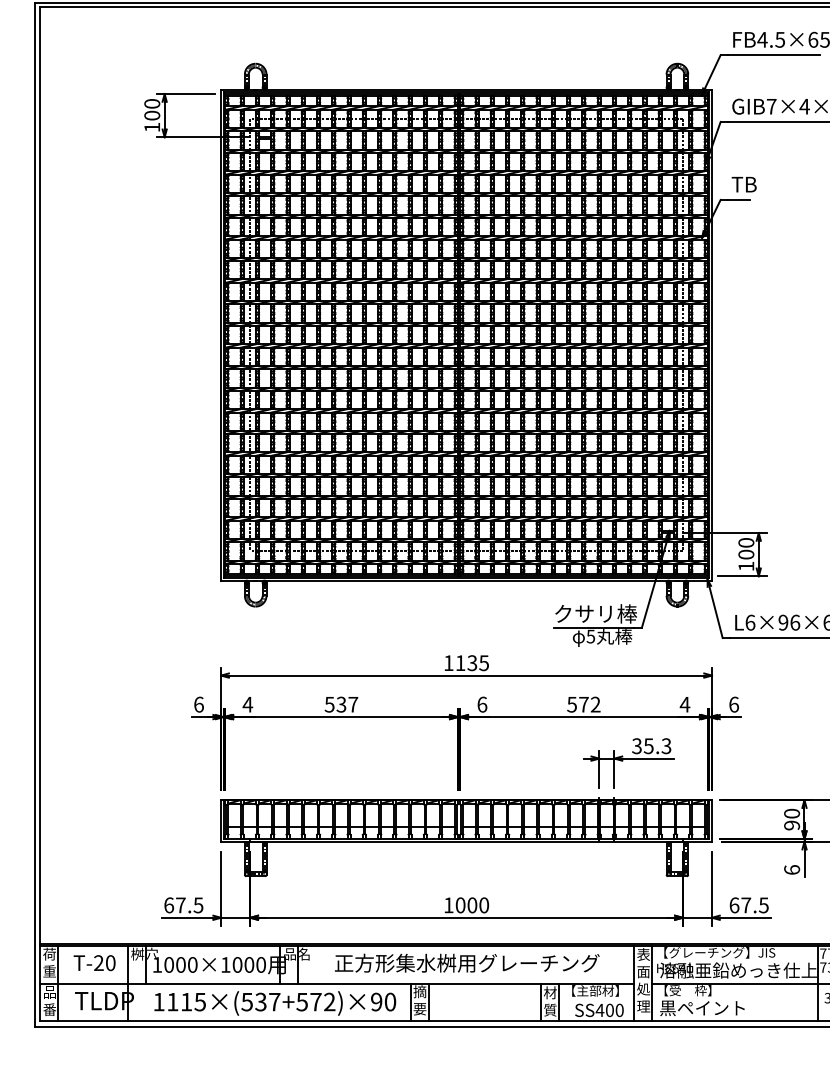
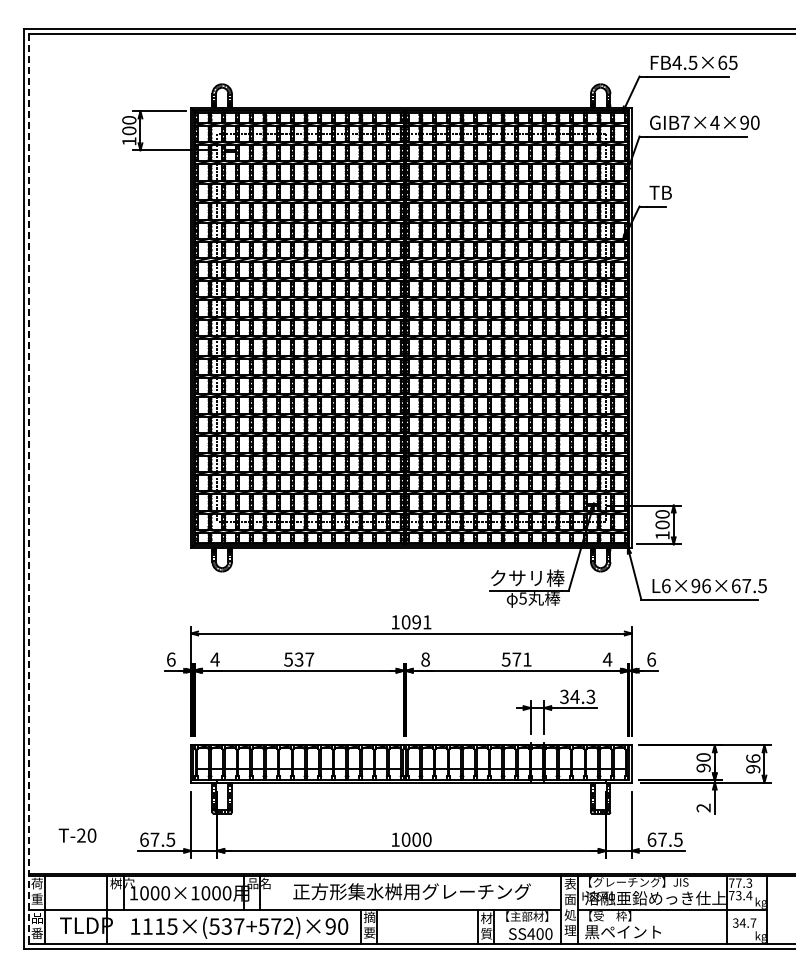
line: (39, 515) -> (28, 489), solid -> dashed
text: (472, 663) -> (416, 622), 1135 -> 1091
text: (482, 704) -> (425, 659), 6 -> 8
text: (595, 704) -> (527, 659), 572 -> 571
text: (648, 746) -> (574, 697), 35.3 -> 34.3
text: (791, 869) -> (703, 807), 6 -> 2
text: (94, 962) -> (77, 835), moved

